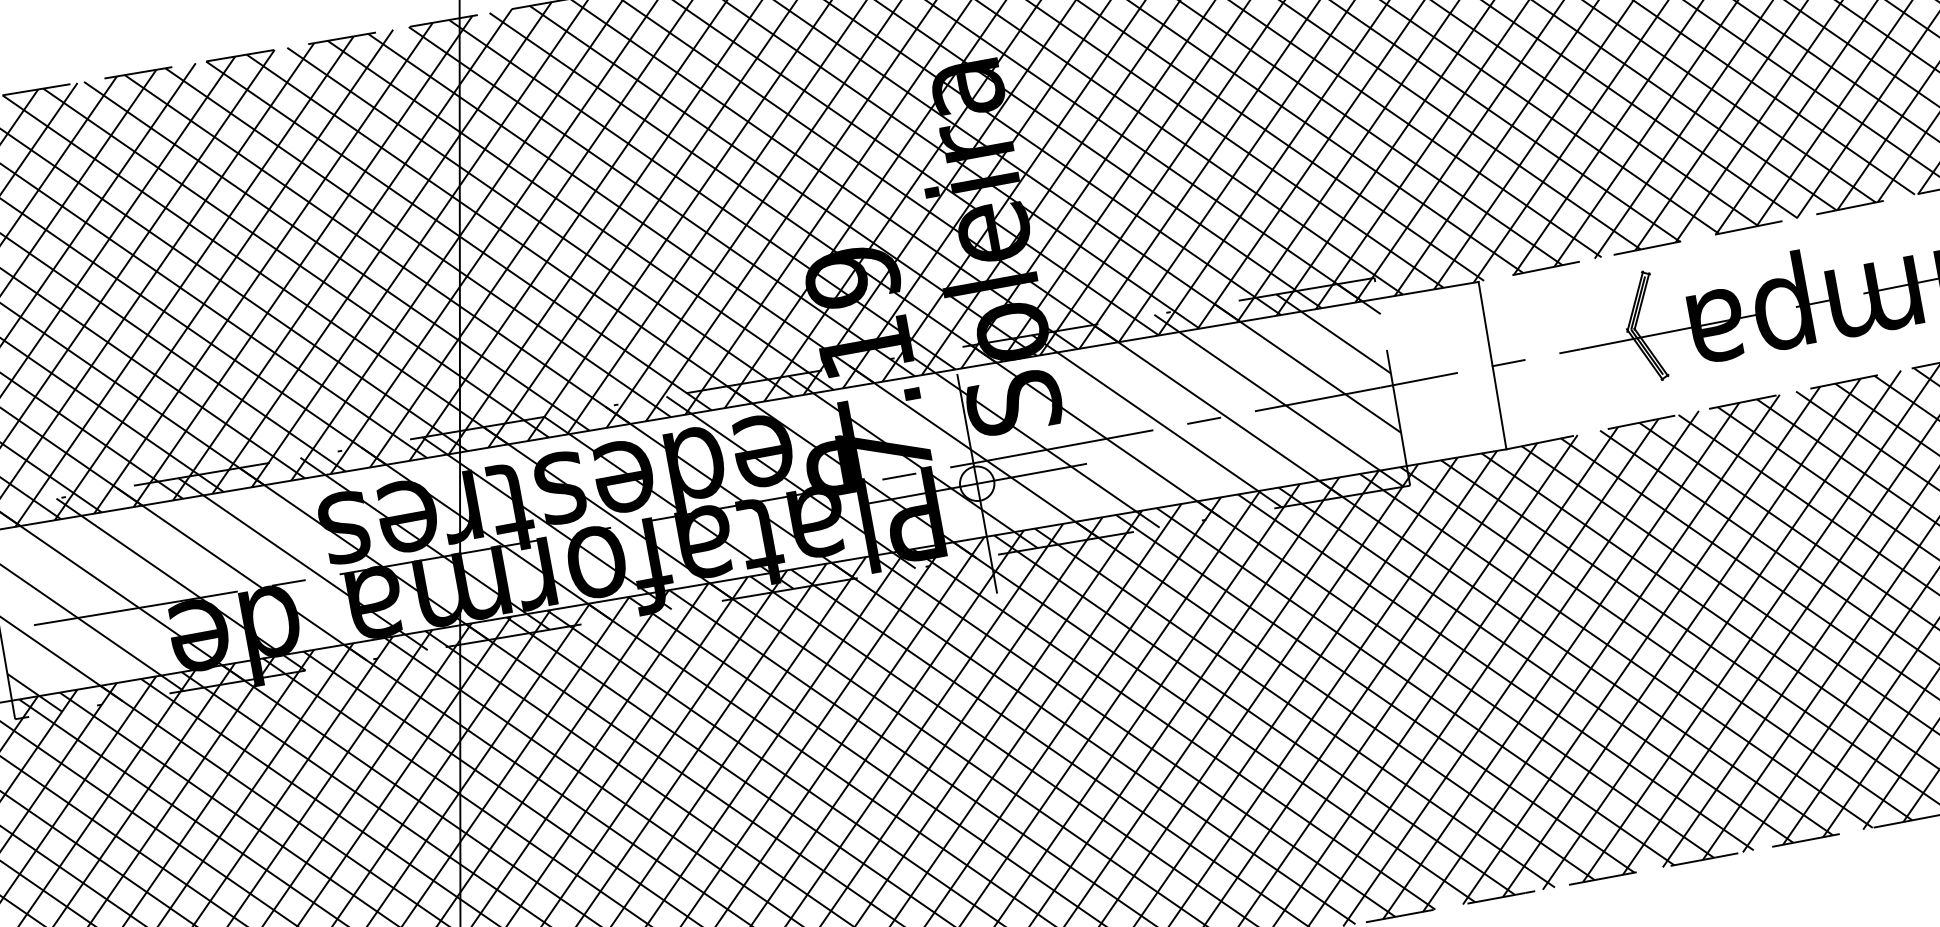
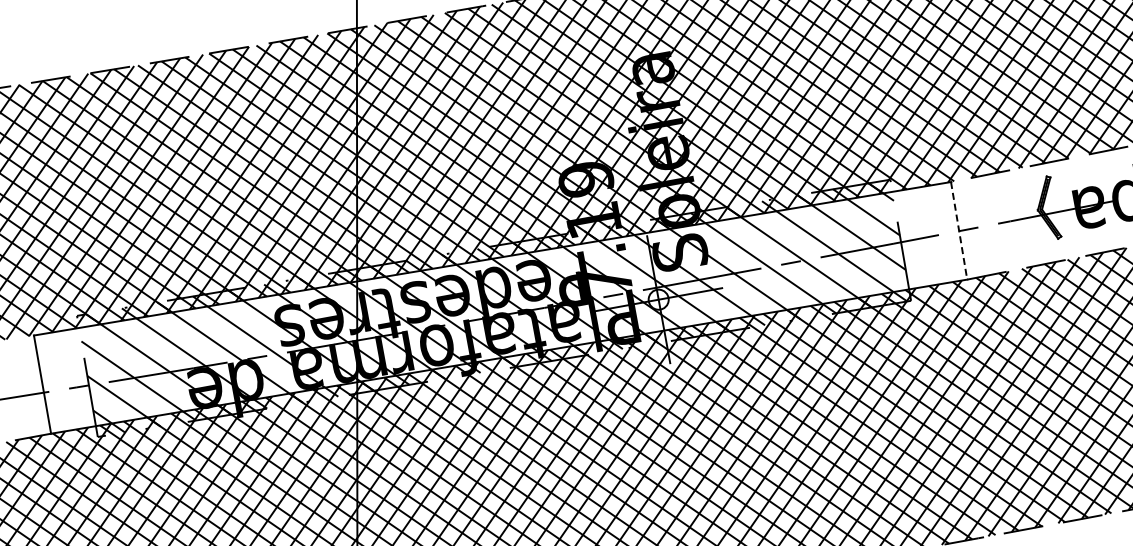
line: (1493, 366) -> (959, 231), solid -> dashed

